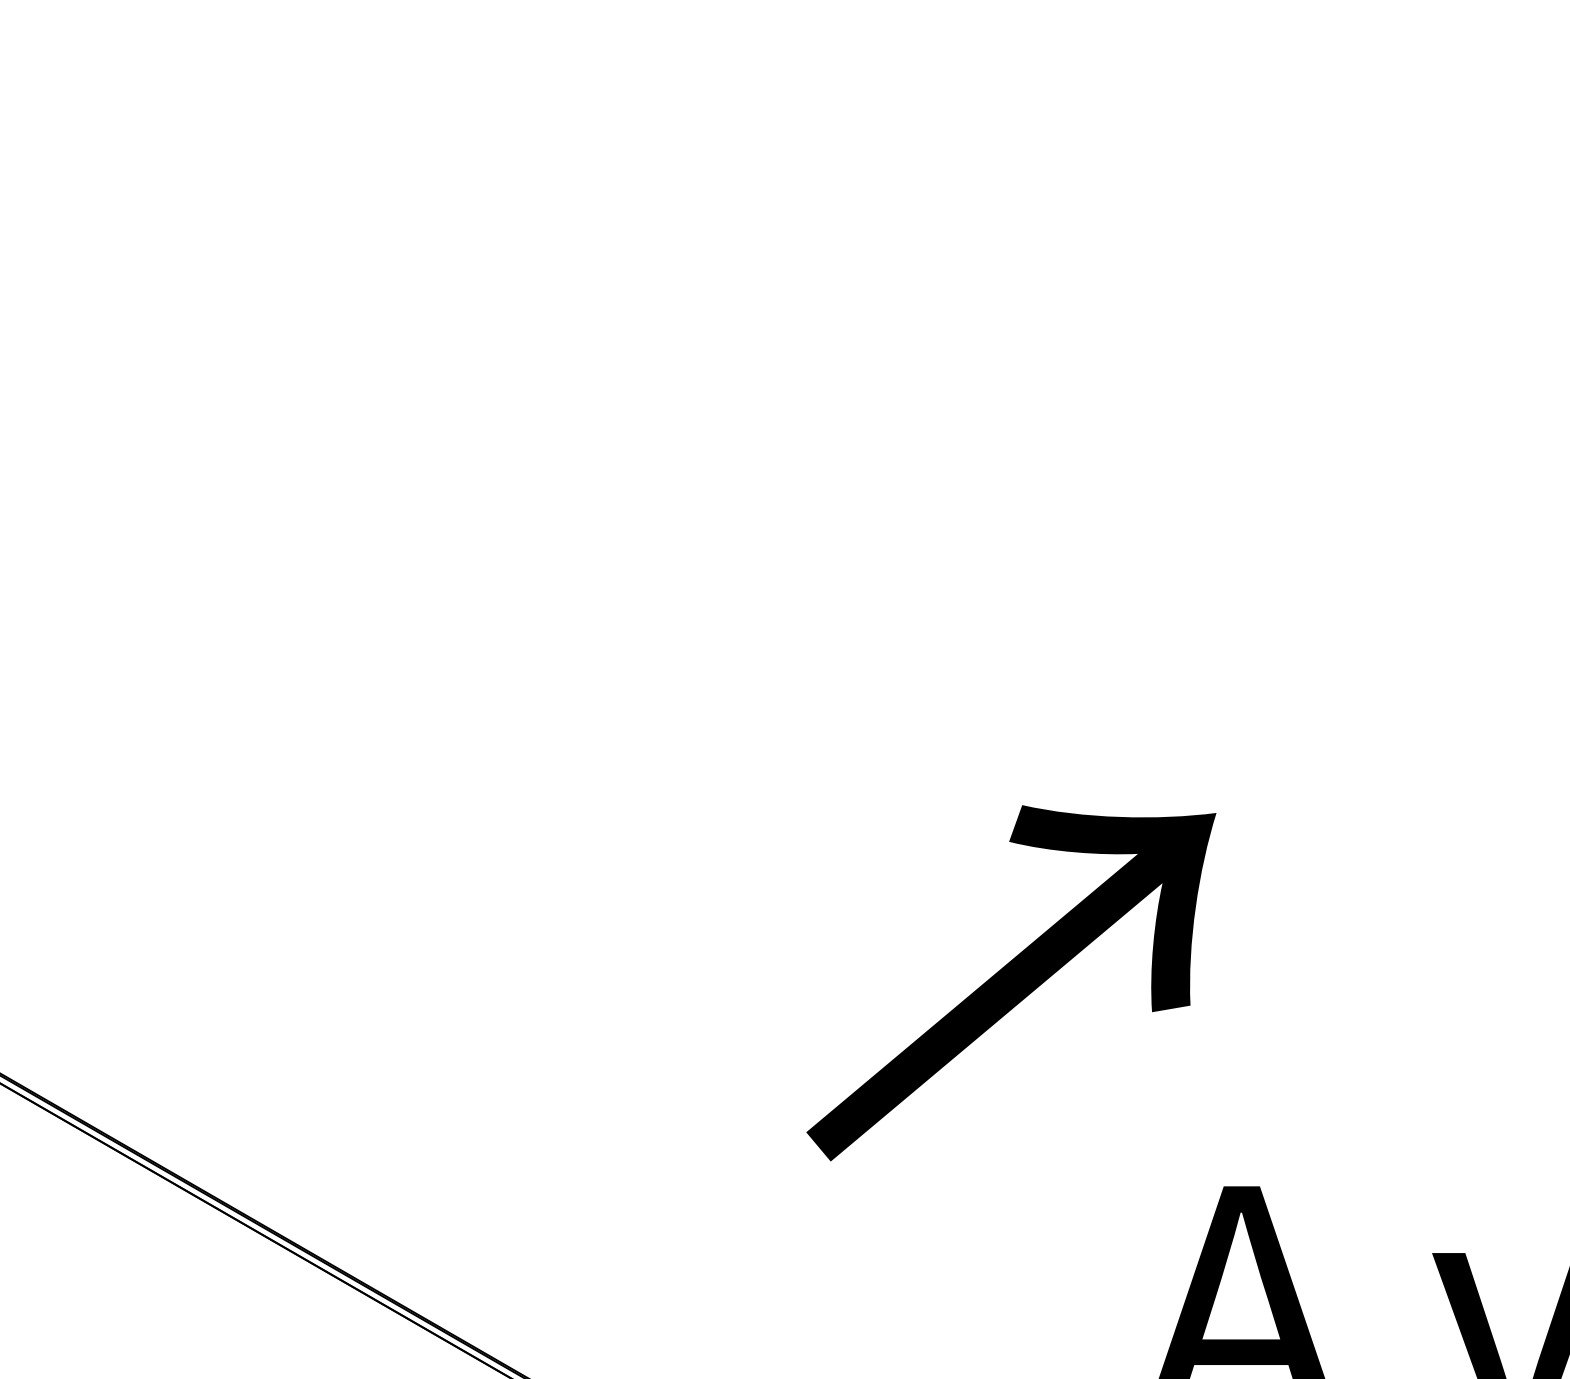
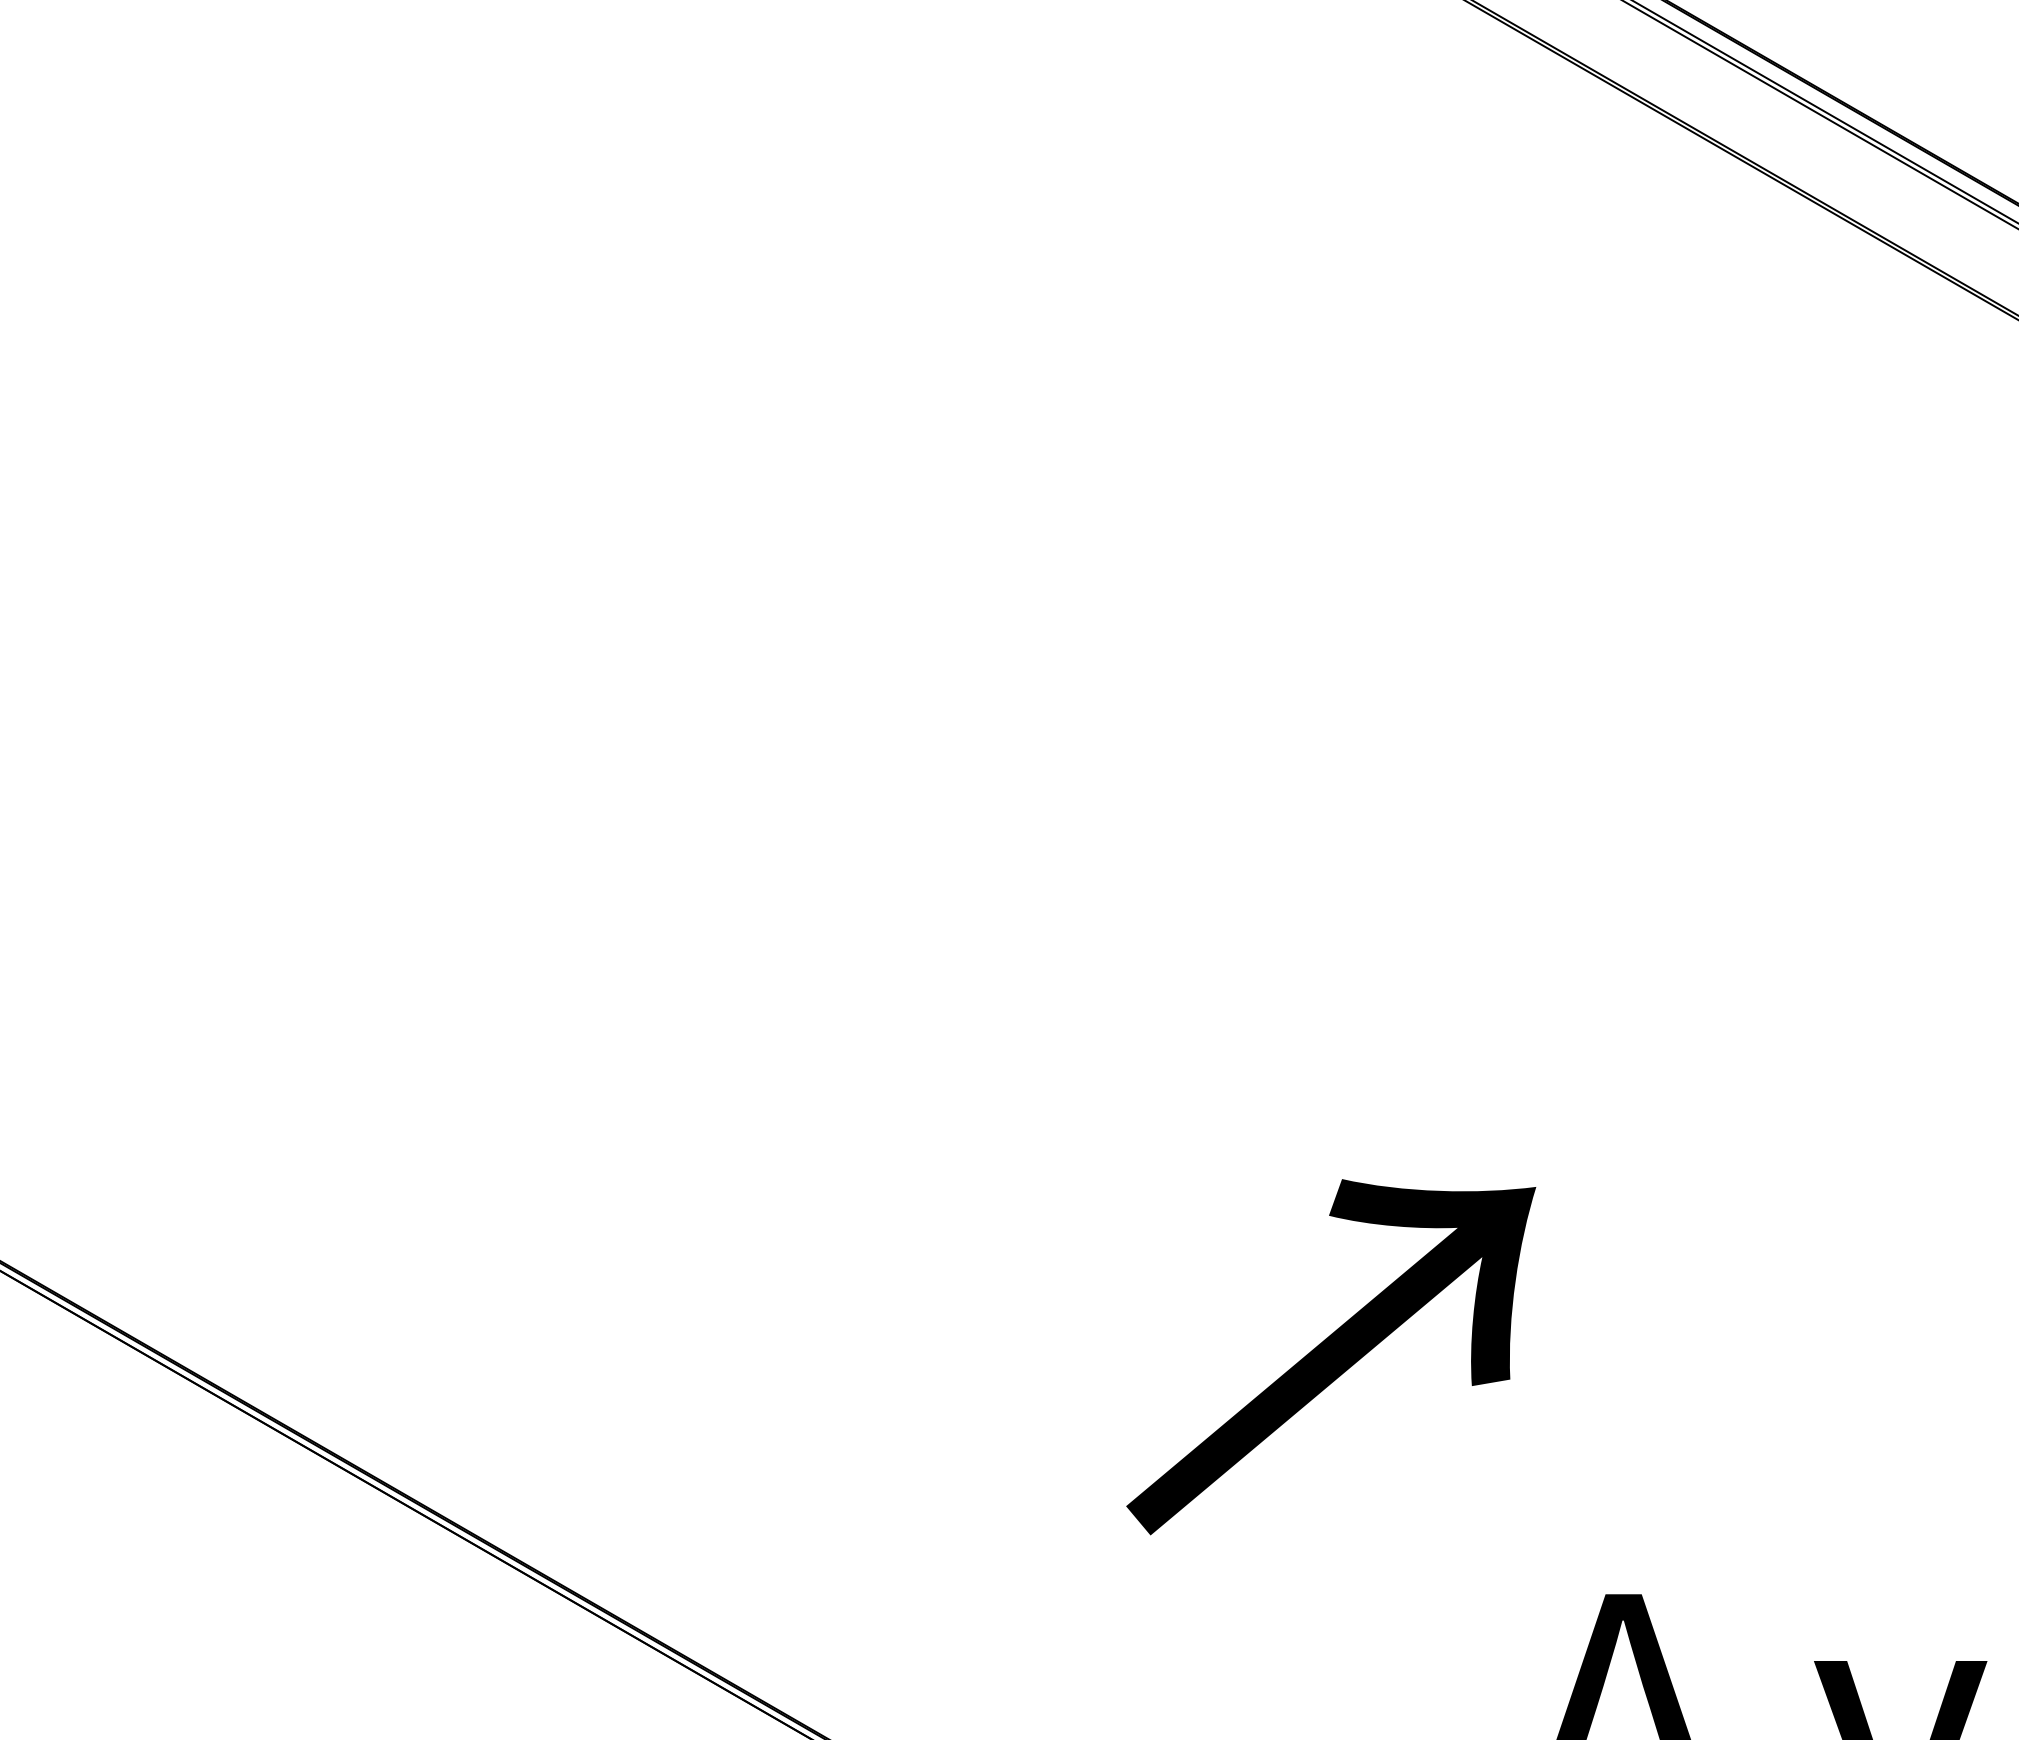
text: (1011, 983) -> (1331, 1357), moved

